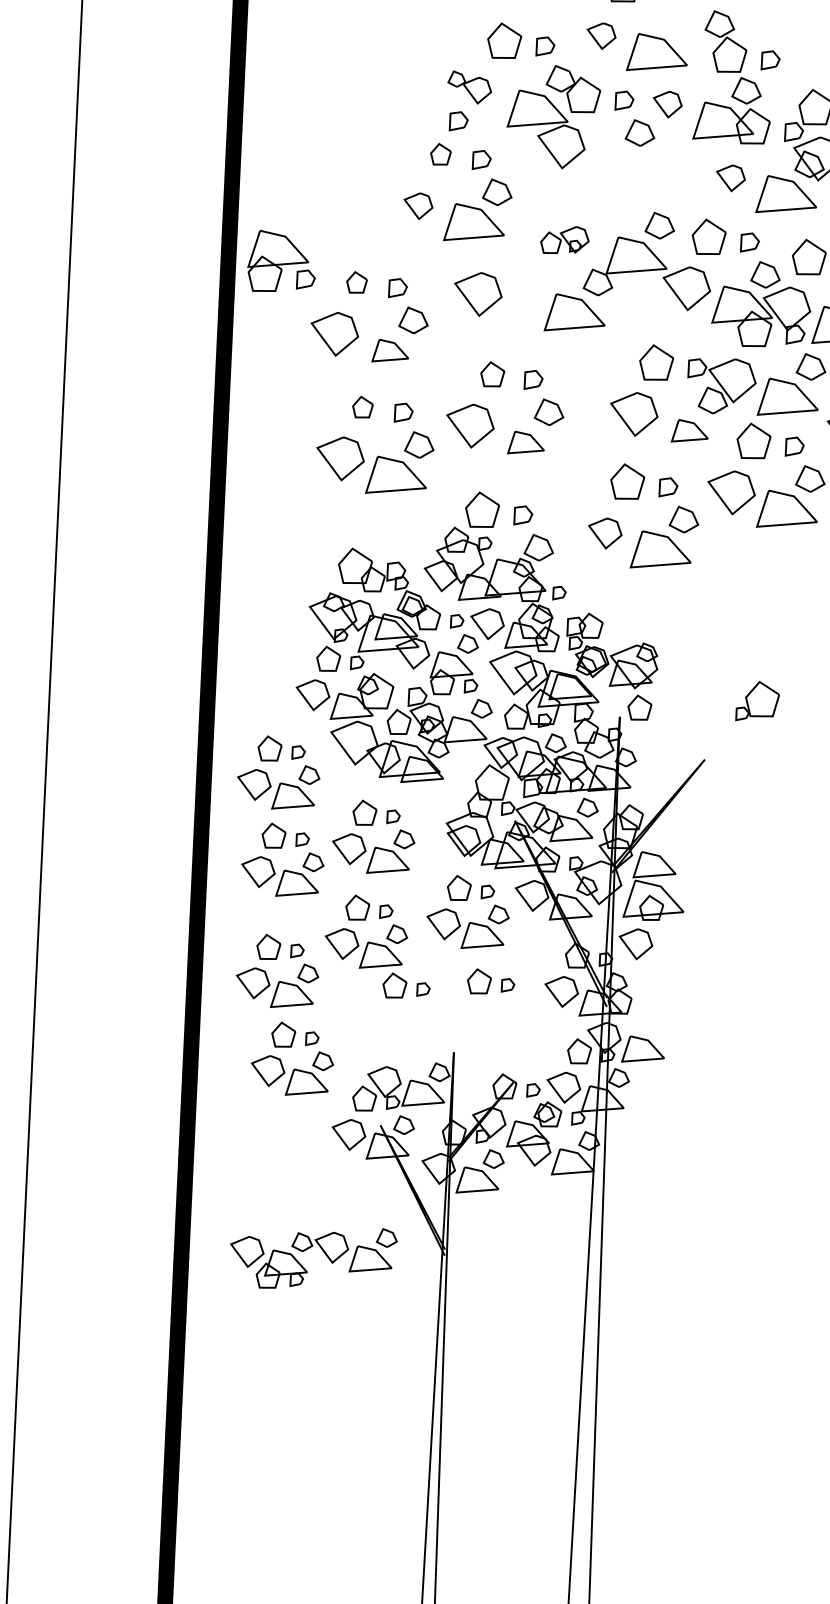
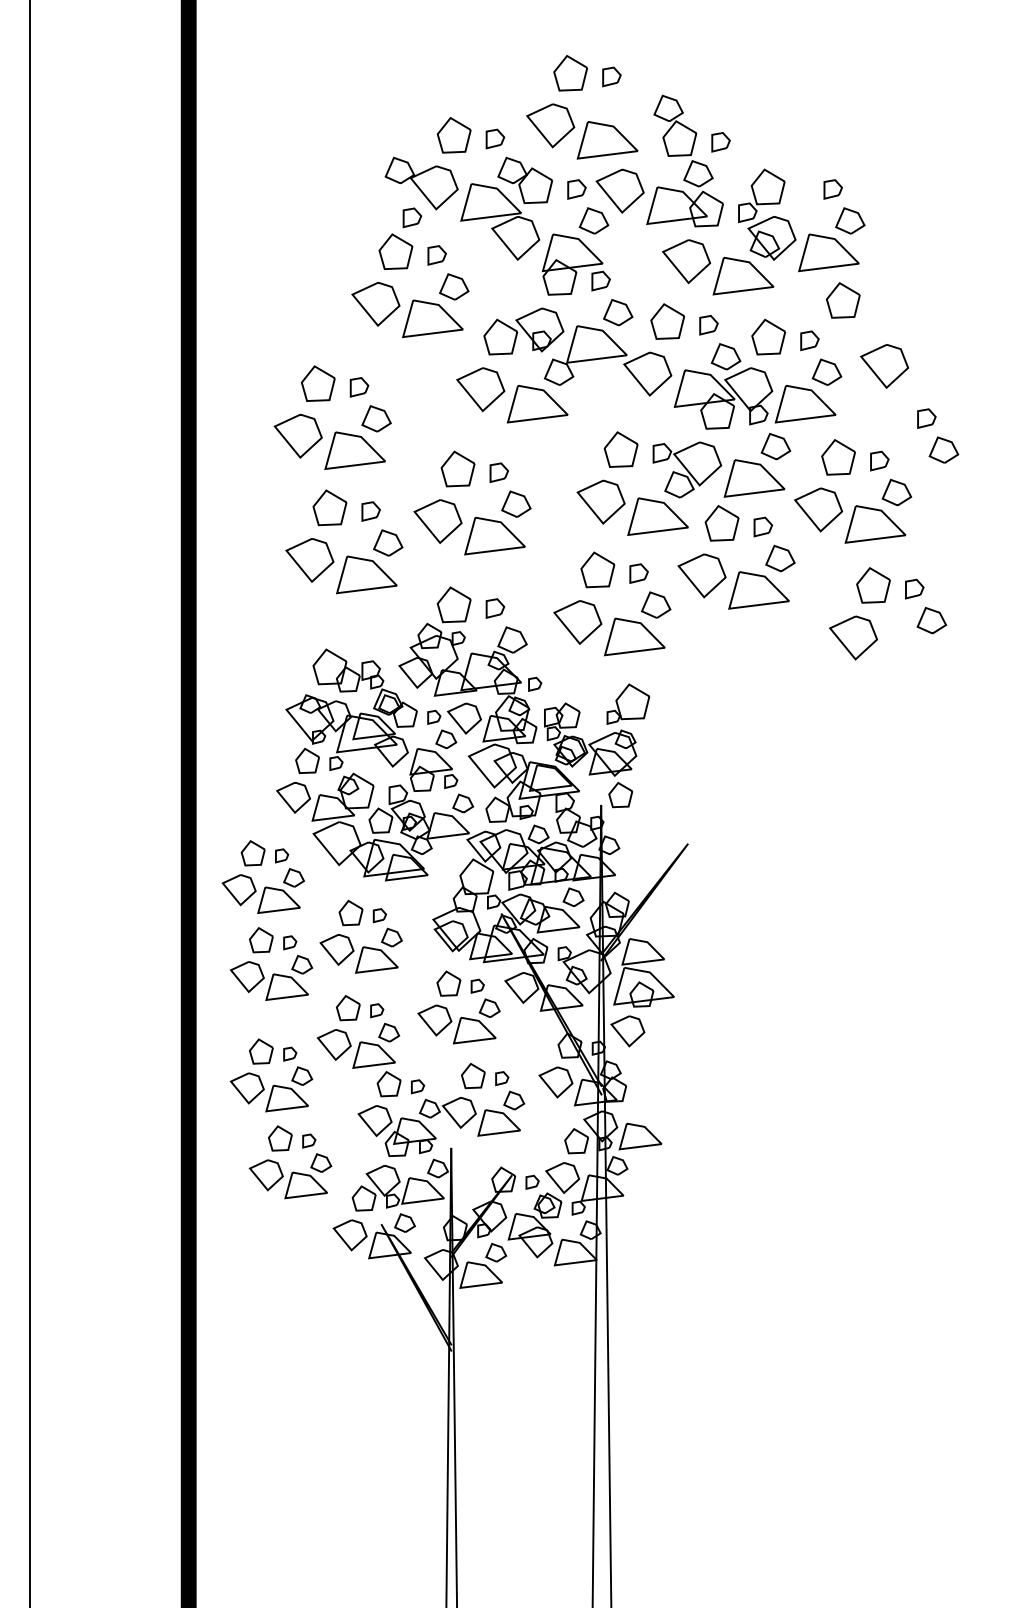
part: (601, 35) -> (550, 125), size x1.67
part: (469, 87) -> (421, 183), size x1.67
part: (667, 103) -> (619, 190), size x1.67
part: (440, 154) -> (395, 251), size x1.67
part: (730, 177) -> (686, 261), size x1.67
part: (417, 206) -> (375, 304), size x1.67
part: (564, 240) -> (523, 331), size x1.67
part: (281, 261) -> (575, 264), moved
part: (356, 282) -> (317, 383), size x1.67
part: (477, 294) -> (480, 389), moved
part: (390, 351) -> (354, 450), size x1.67
part: (492, 373) -> (457, 468), size x1.43
part: (362, 406) -> (329, 507), size x1.67
part: (689, 431) -> (657, 516), size x1.67
part: (525, 442) -> (494, 535), size x1.67
part: (604, 533) -> (577, 622), size x1.43
part: (758, 700) -> (628, 703), moved
part: (308, 1249) -> (436, 1115), moved

